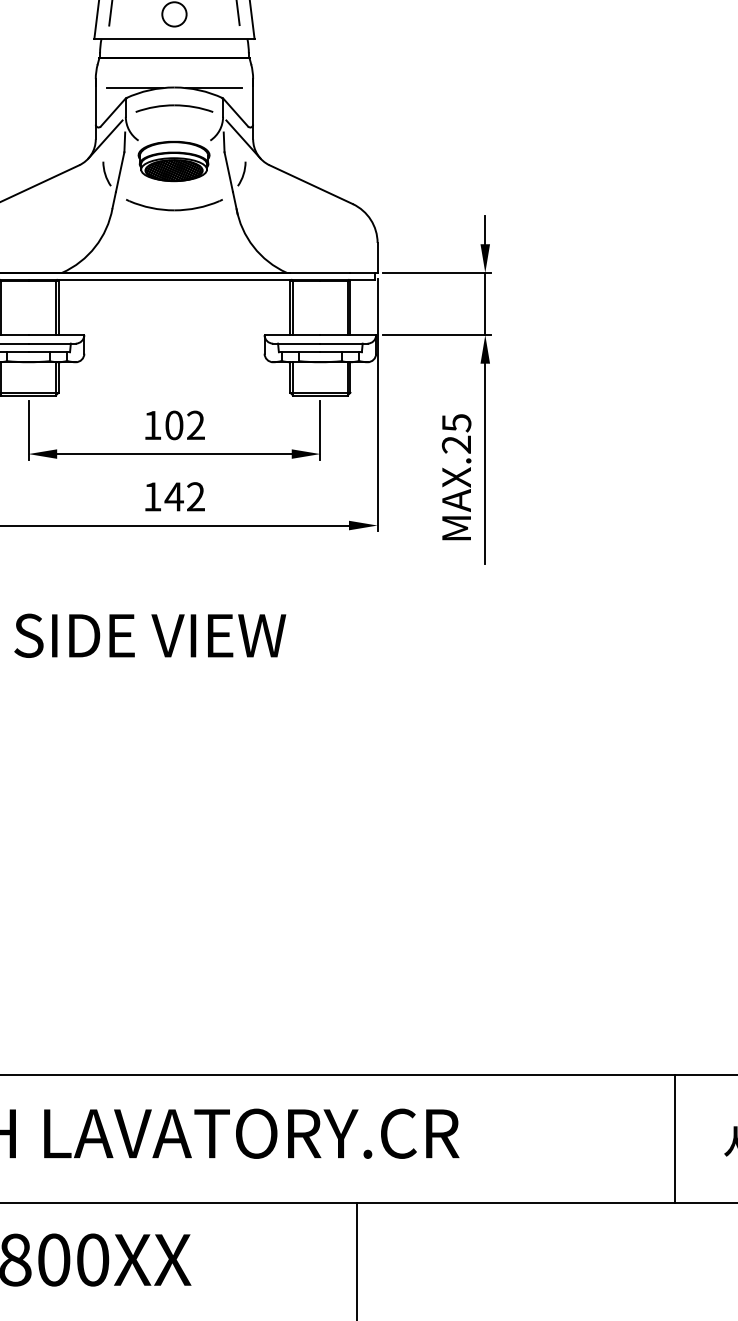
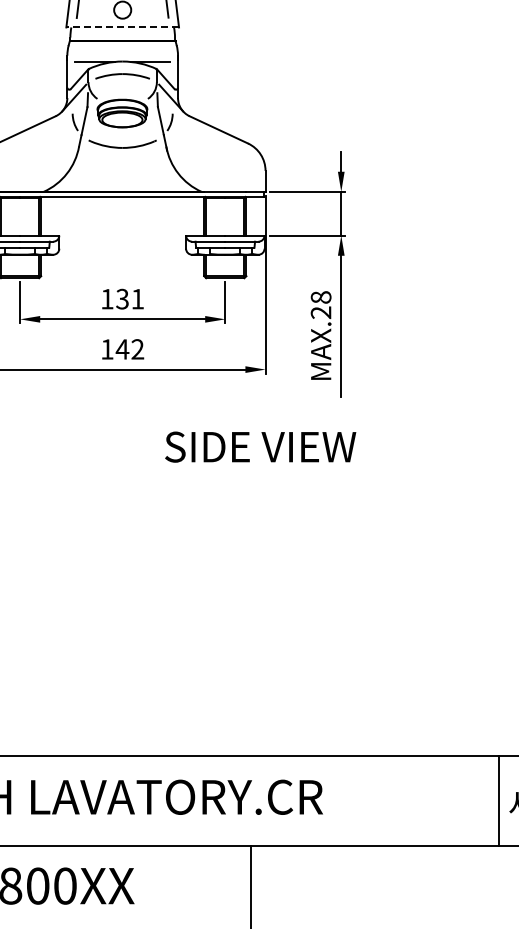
line: (174, 39) -> (122, 27), solid -> dashed
hatch: (174, 169) -> (122, 119), removed
text: (455, 423) -> (320, 297), MAX.25 -> MAX.28
text: (185, 424) -> (130, 298), 102 -> 131
text: (150, 634) -> (260, 446), moved
line: (676, 1138) -> (499, 800), moved

